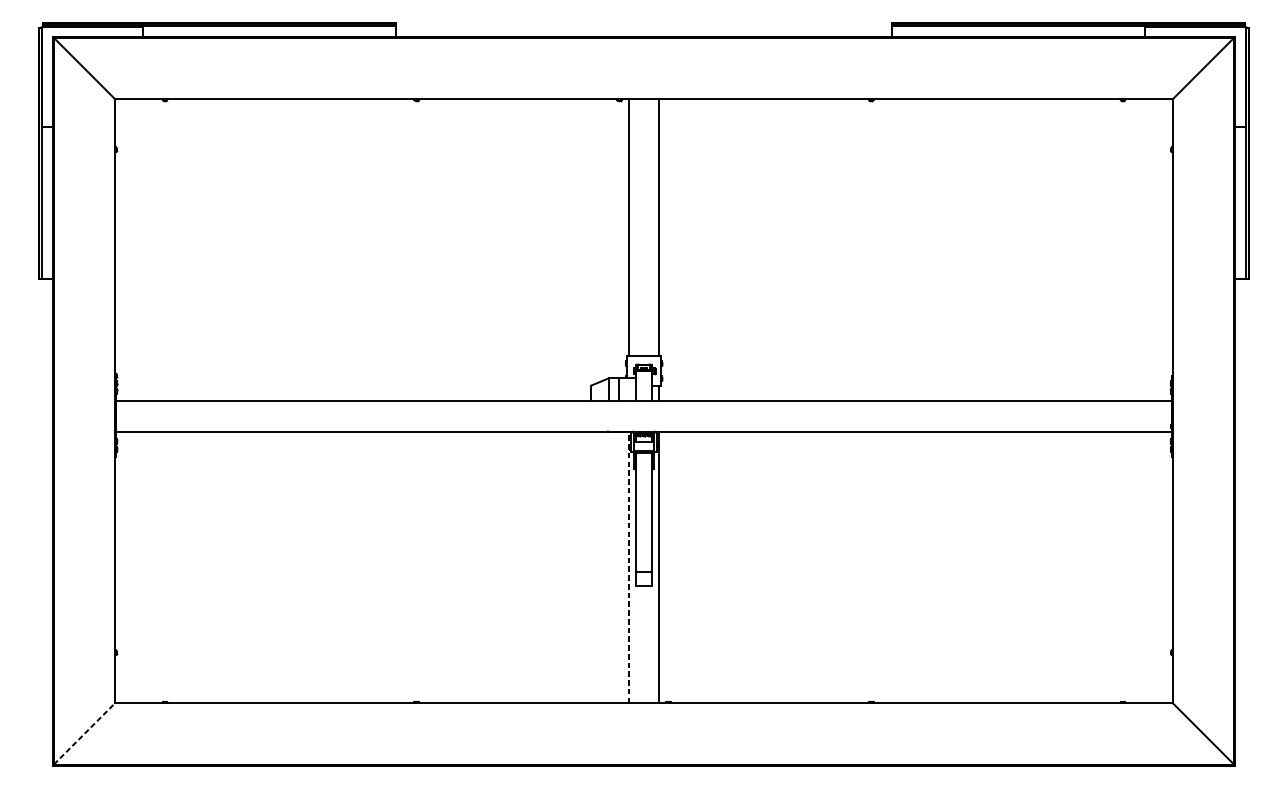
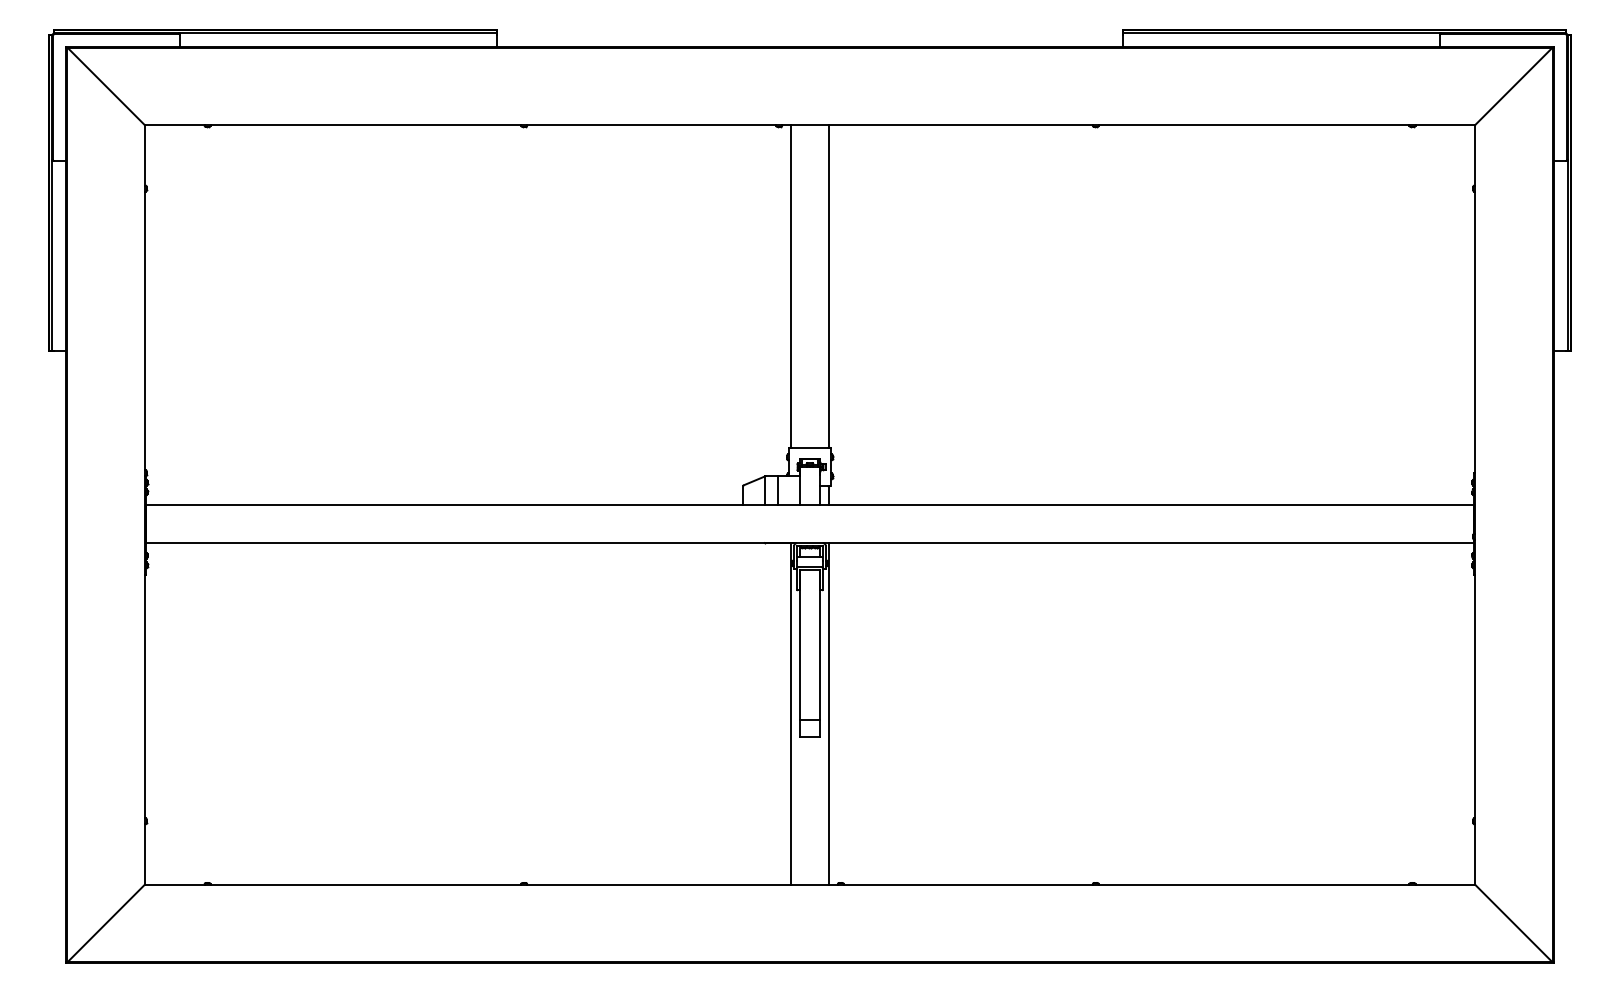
line: (628, 567) -> (790, 714), dashed -> solid
line: (84, 733) -> (106, 923), dashed -> solid

